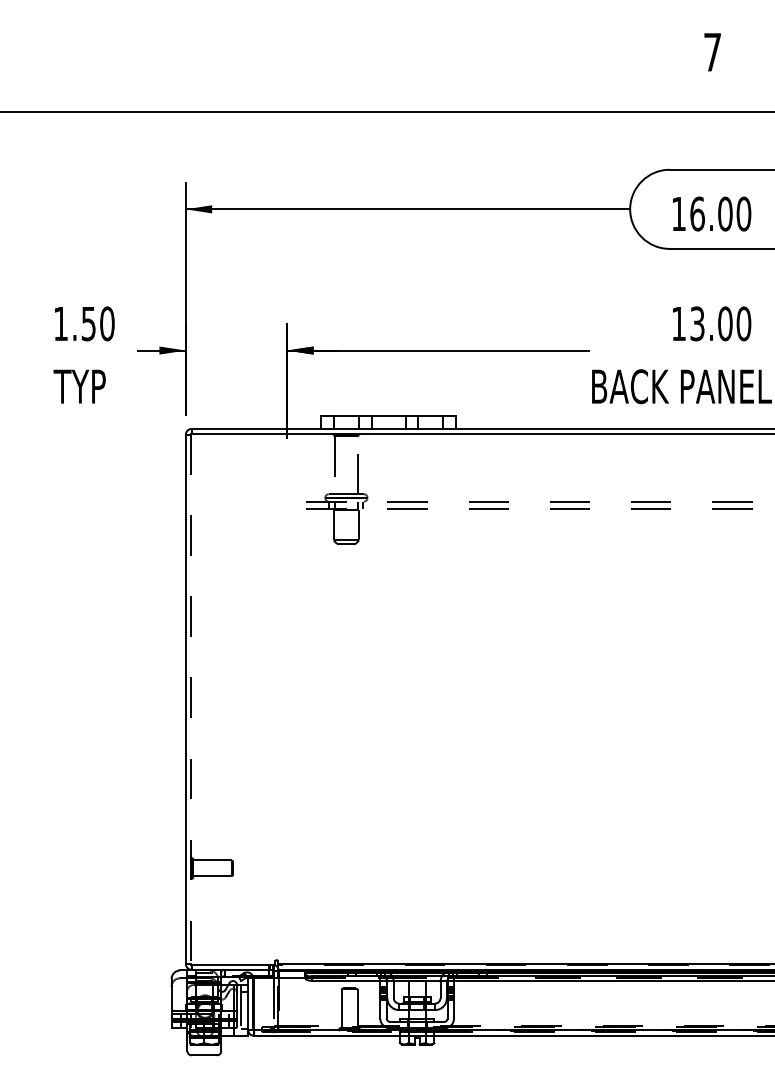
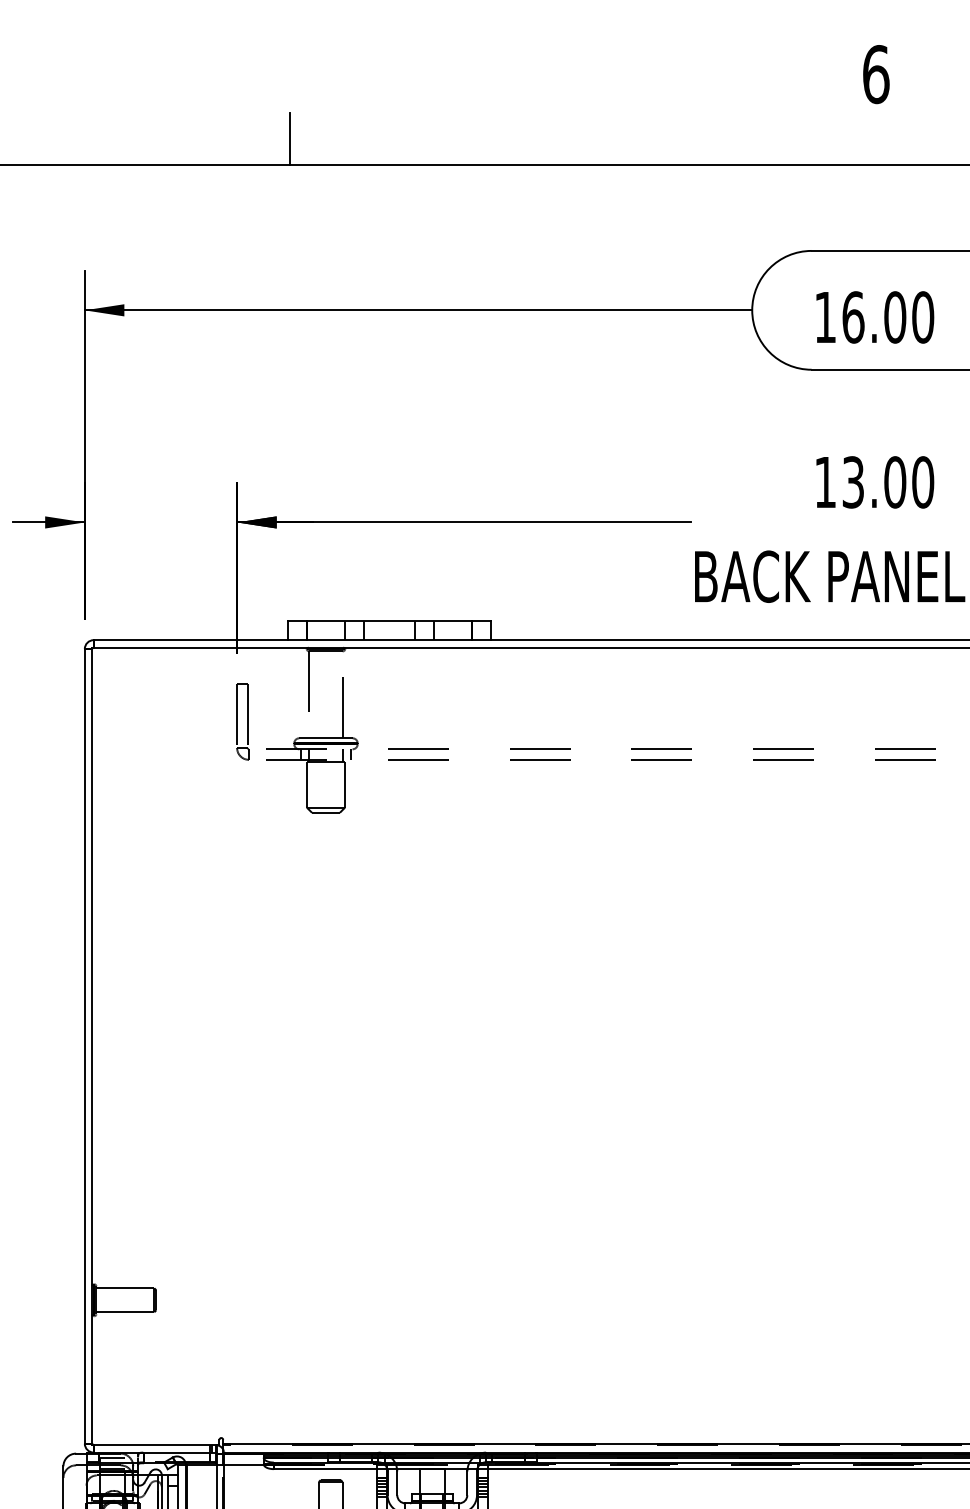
text: (712, 51) -> (875, 73), 7 -> 6
line: (322, 94) -> (290, 137), added
part: (290, 483) -> (242, 722), added
line: (190, 699) -> (91, 1046), dashed -> solid

